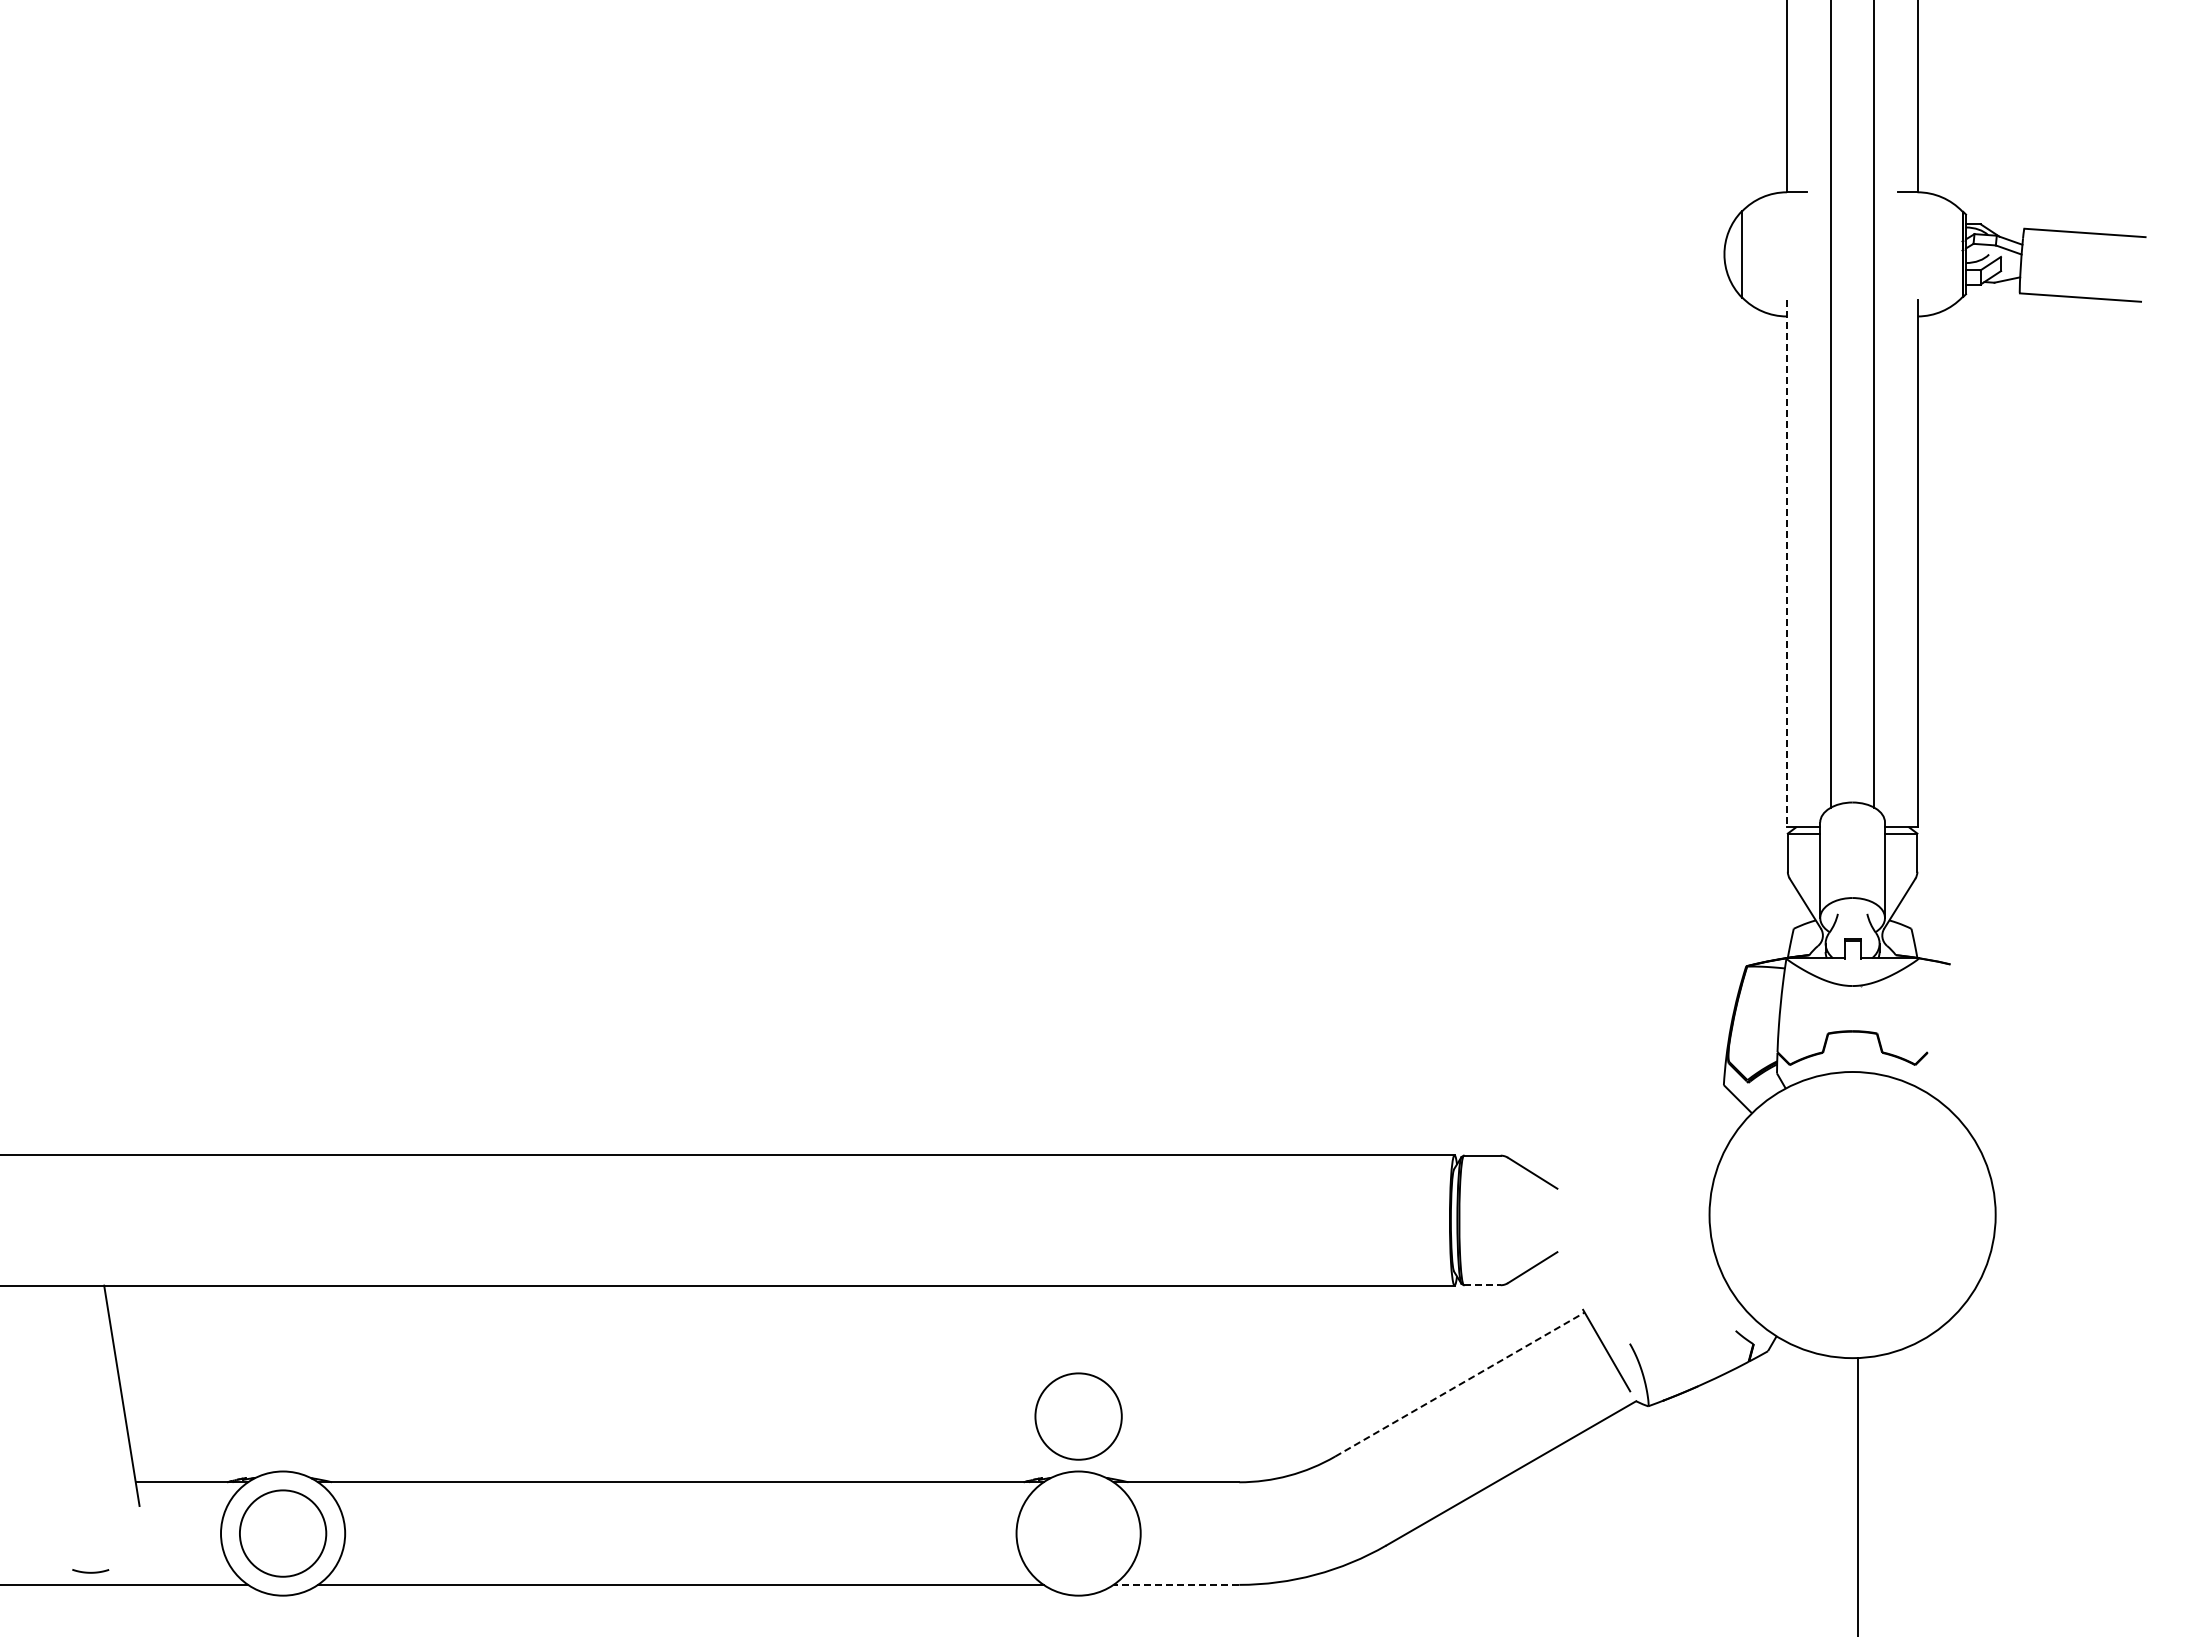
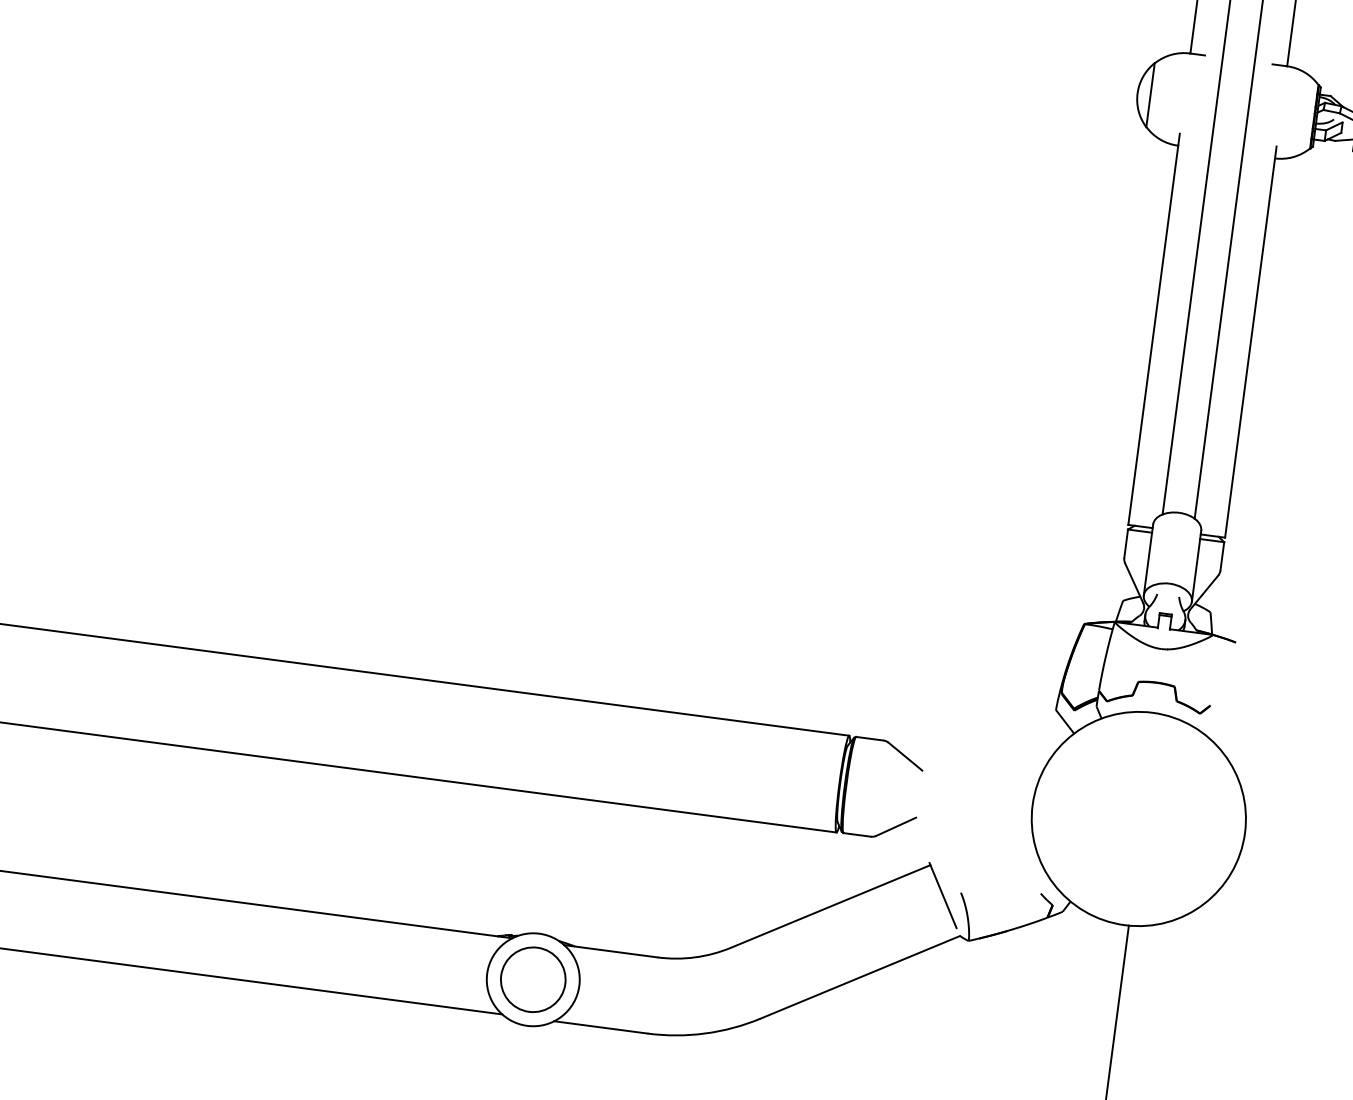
line: (1787, 563) -> (1154, 329), dashed -> solid
line: (1482, 1285) -> (857, 835), dashed -> solid
line: (1460, 1384) -> (831, 906), dashed -> solid
circle: (1078, 1416) -> (533, 979), moved
line: (1176, 1584) -> (600, 1027), dashed -> solid

